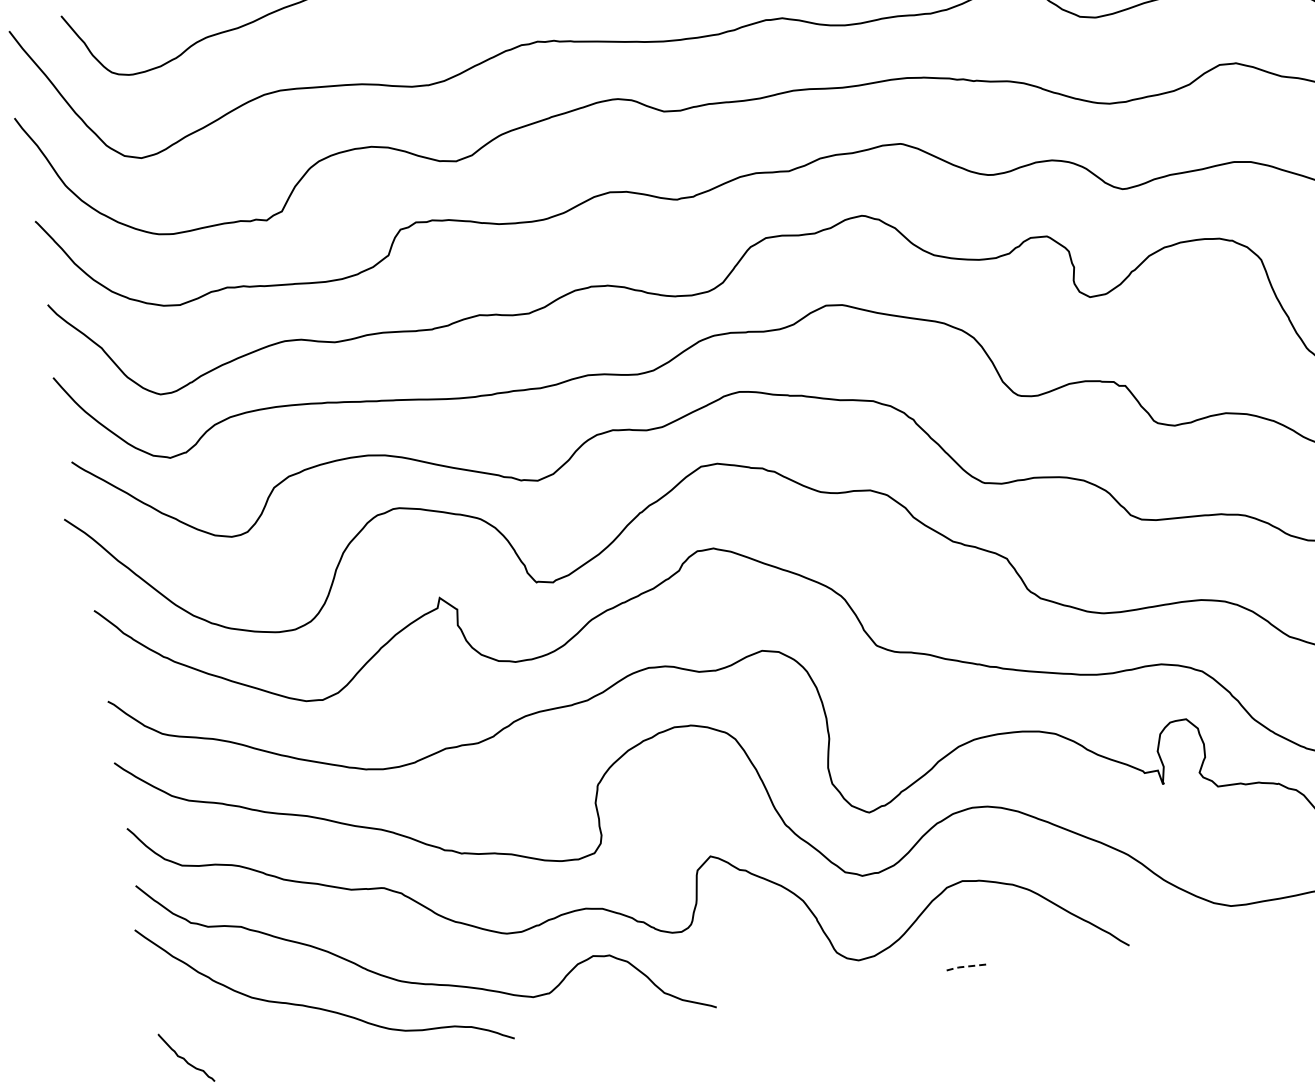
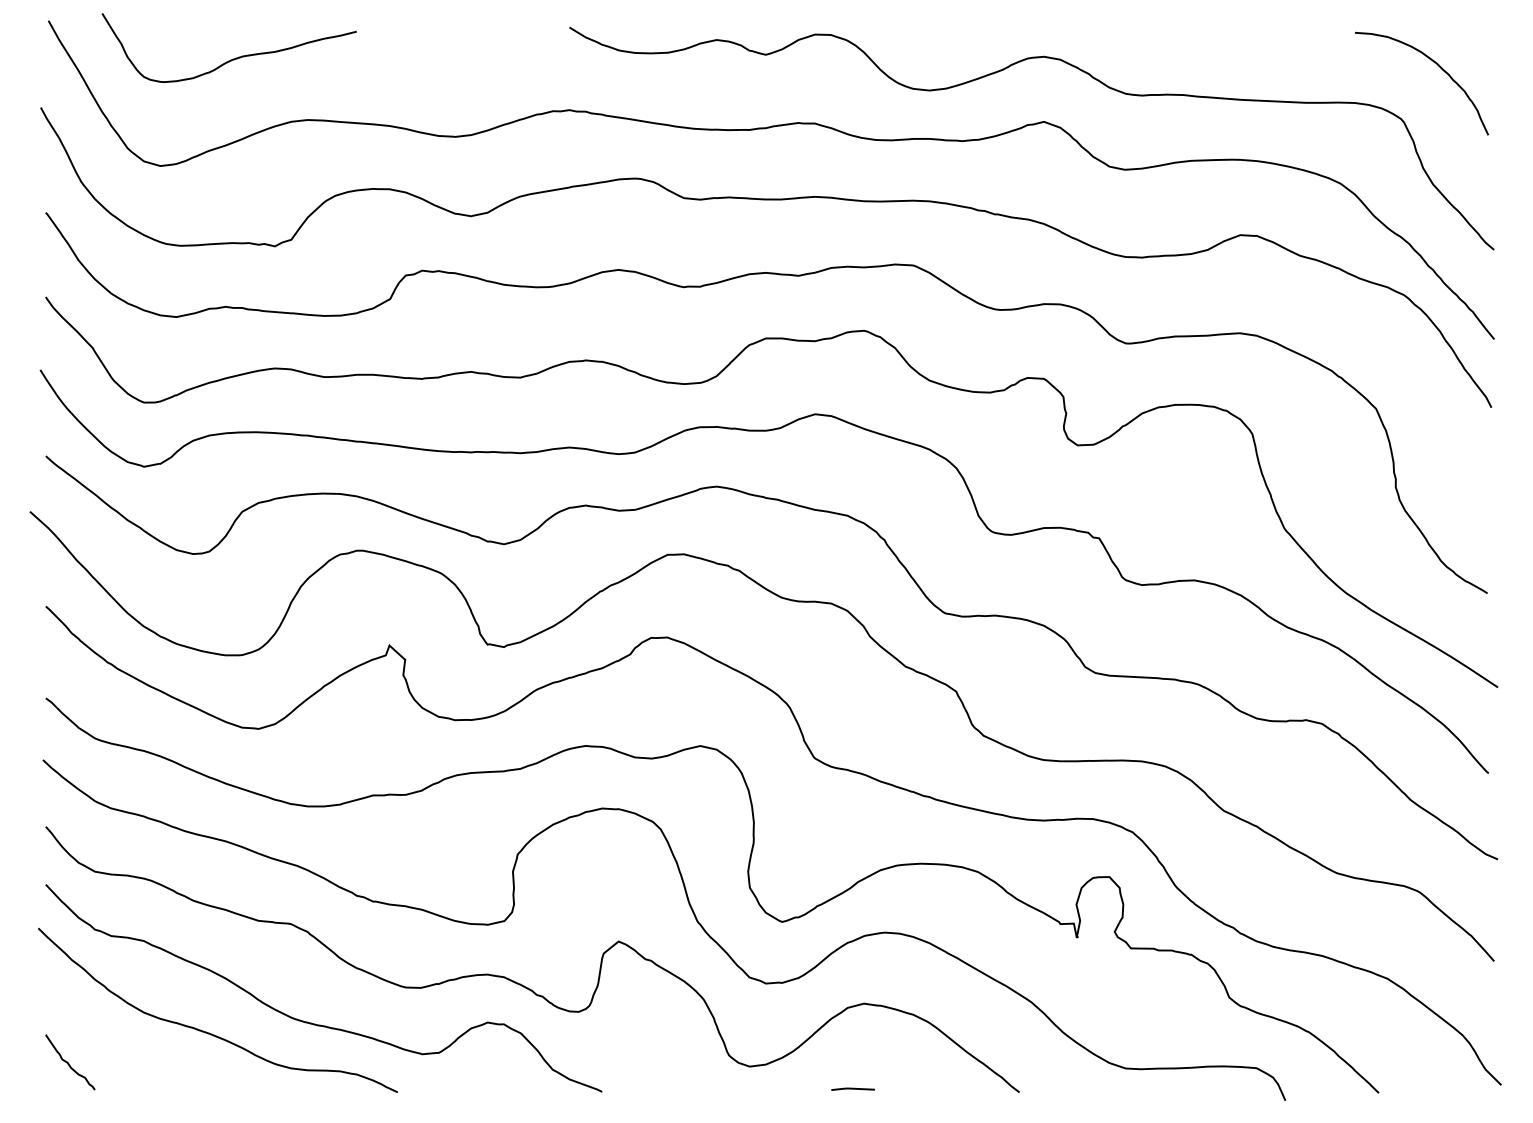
line: (962, 966) -> (851, 1088), dashed -> solid

